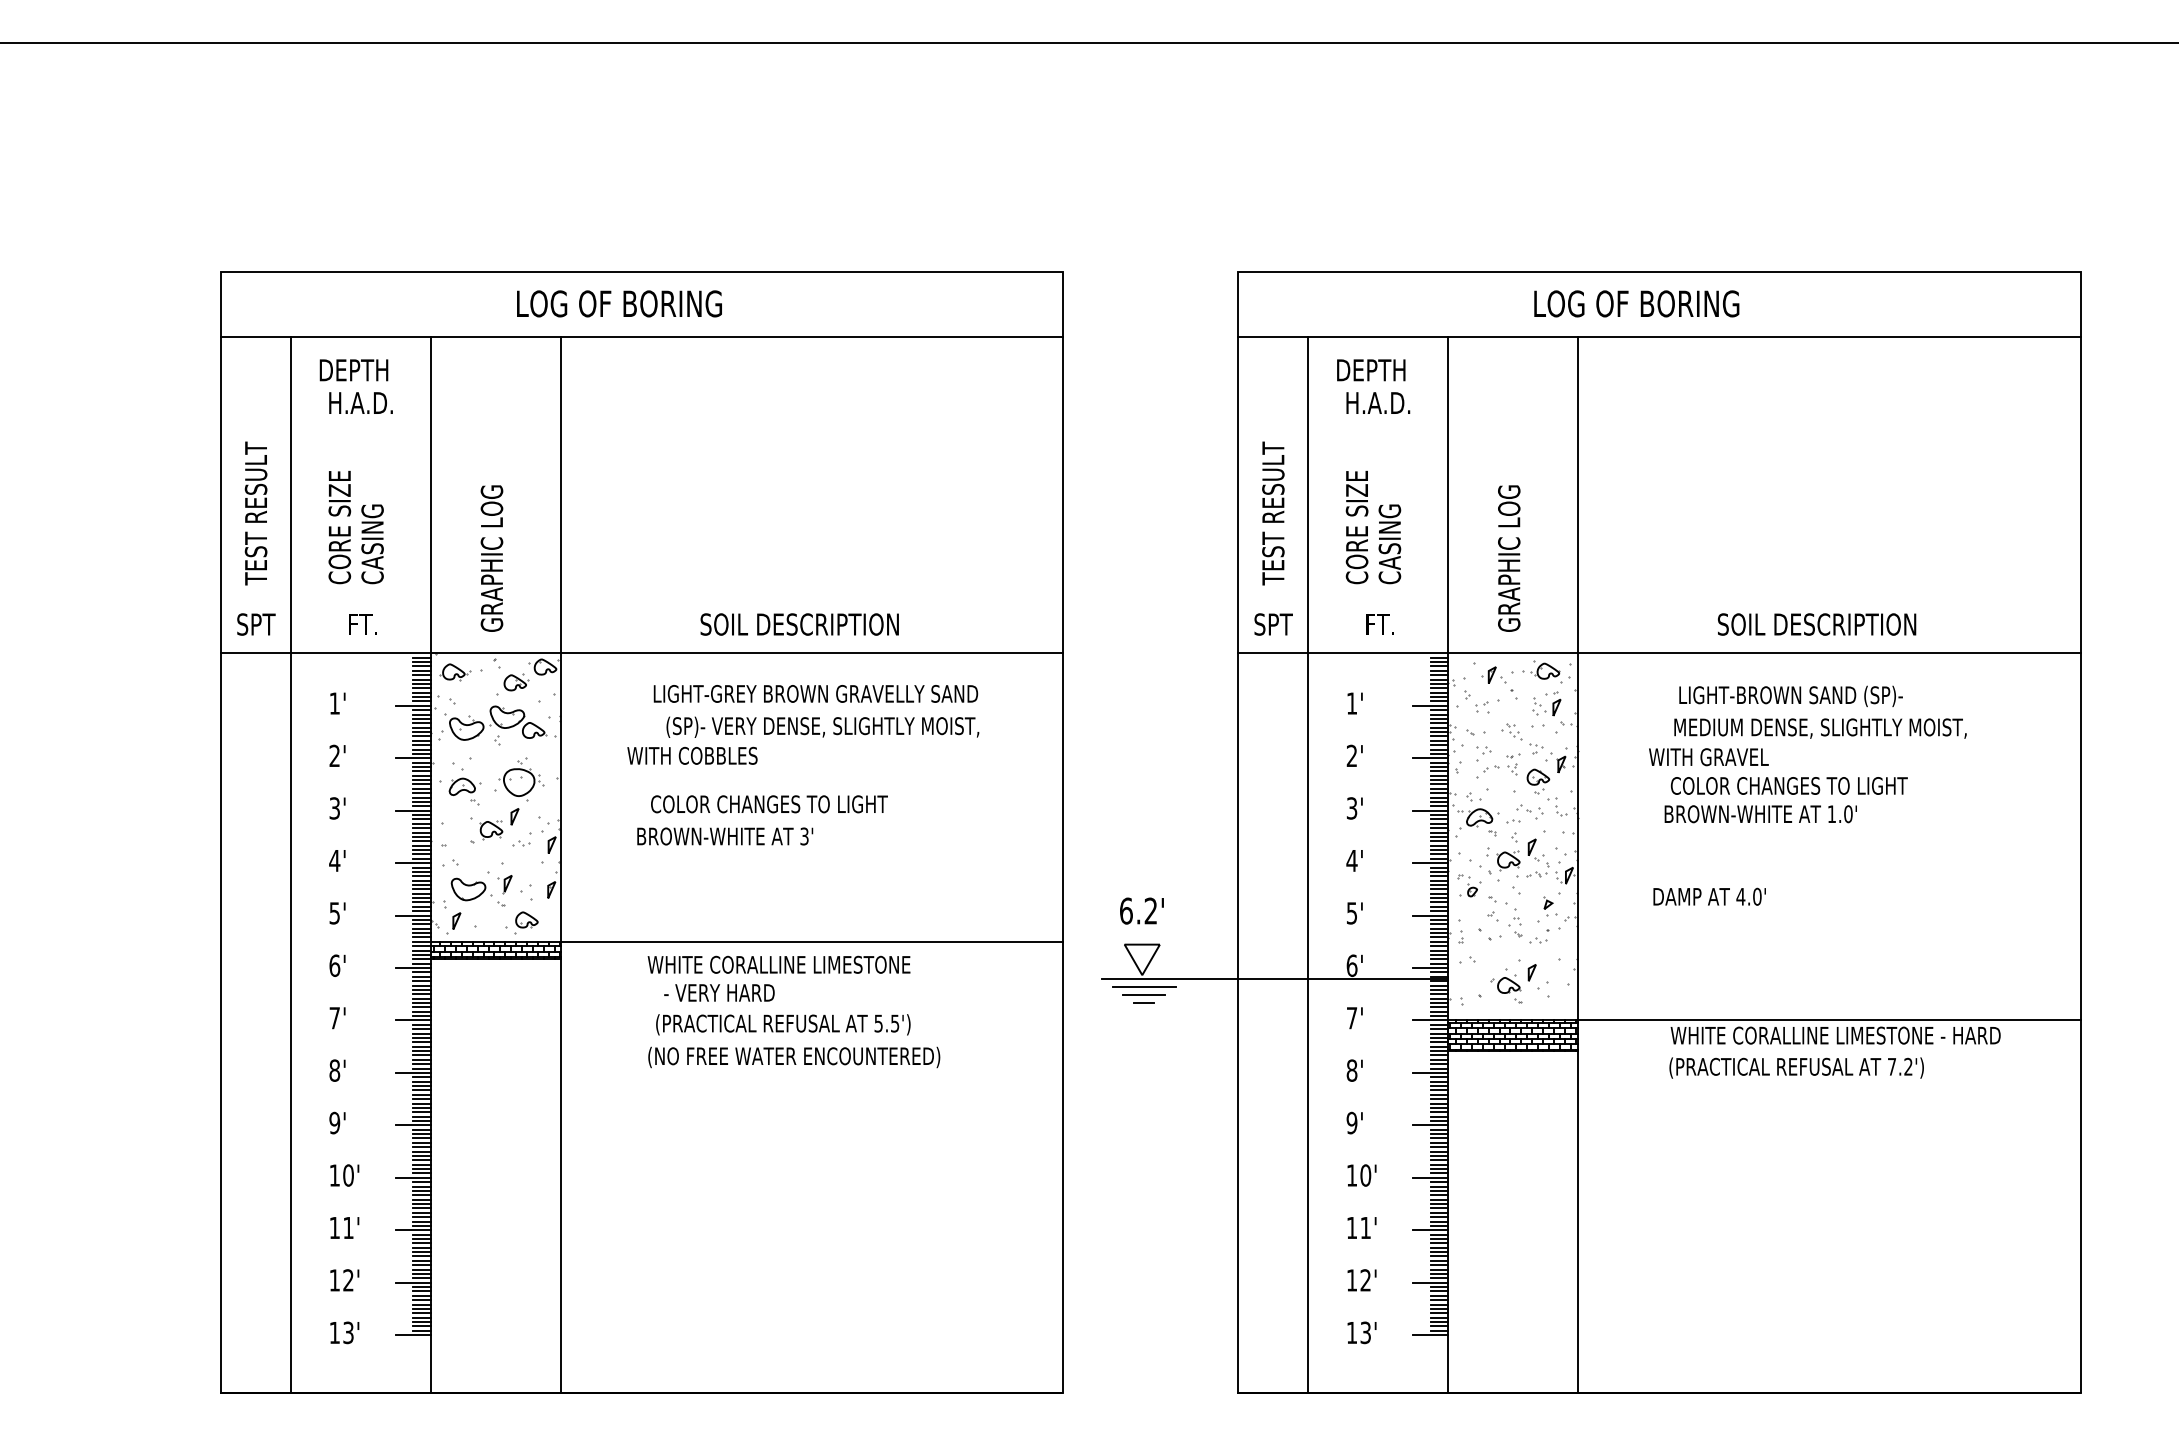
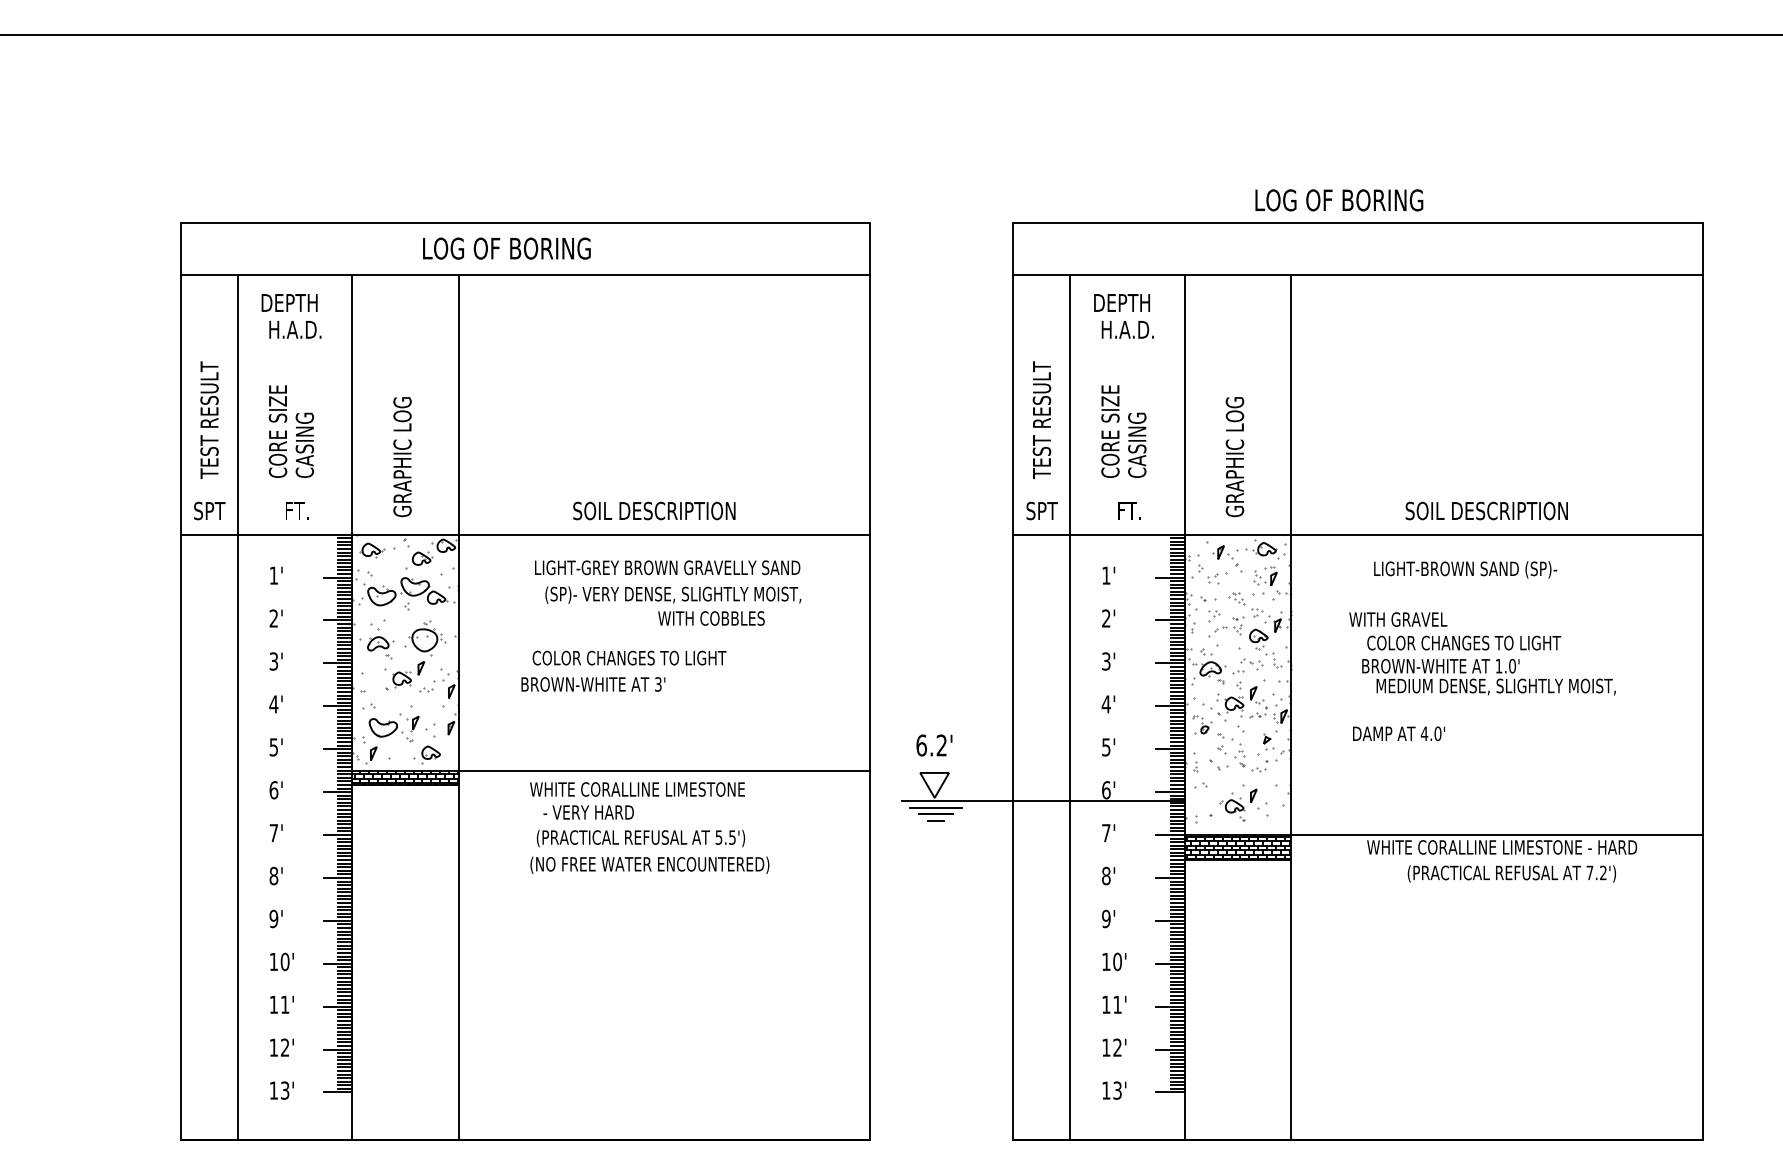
text: (1636, 303) -> (1339, 200), moved
text: (1820, 728) -> (1496, 686), moved
text: (692, 755) -> (711, 618), moved
text: (1796, 1067) -> (1511, 873), moved

